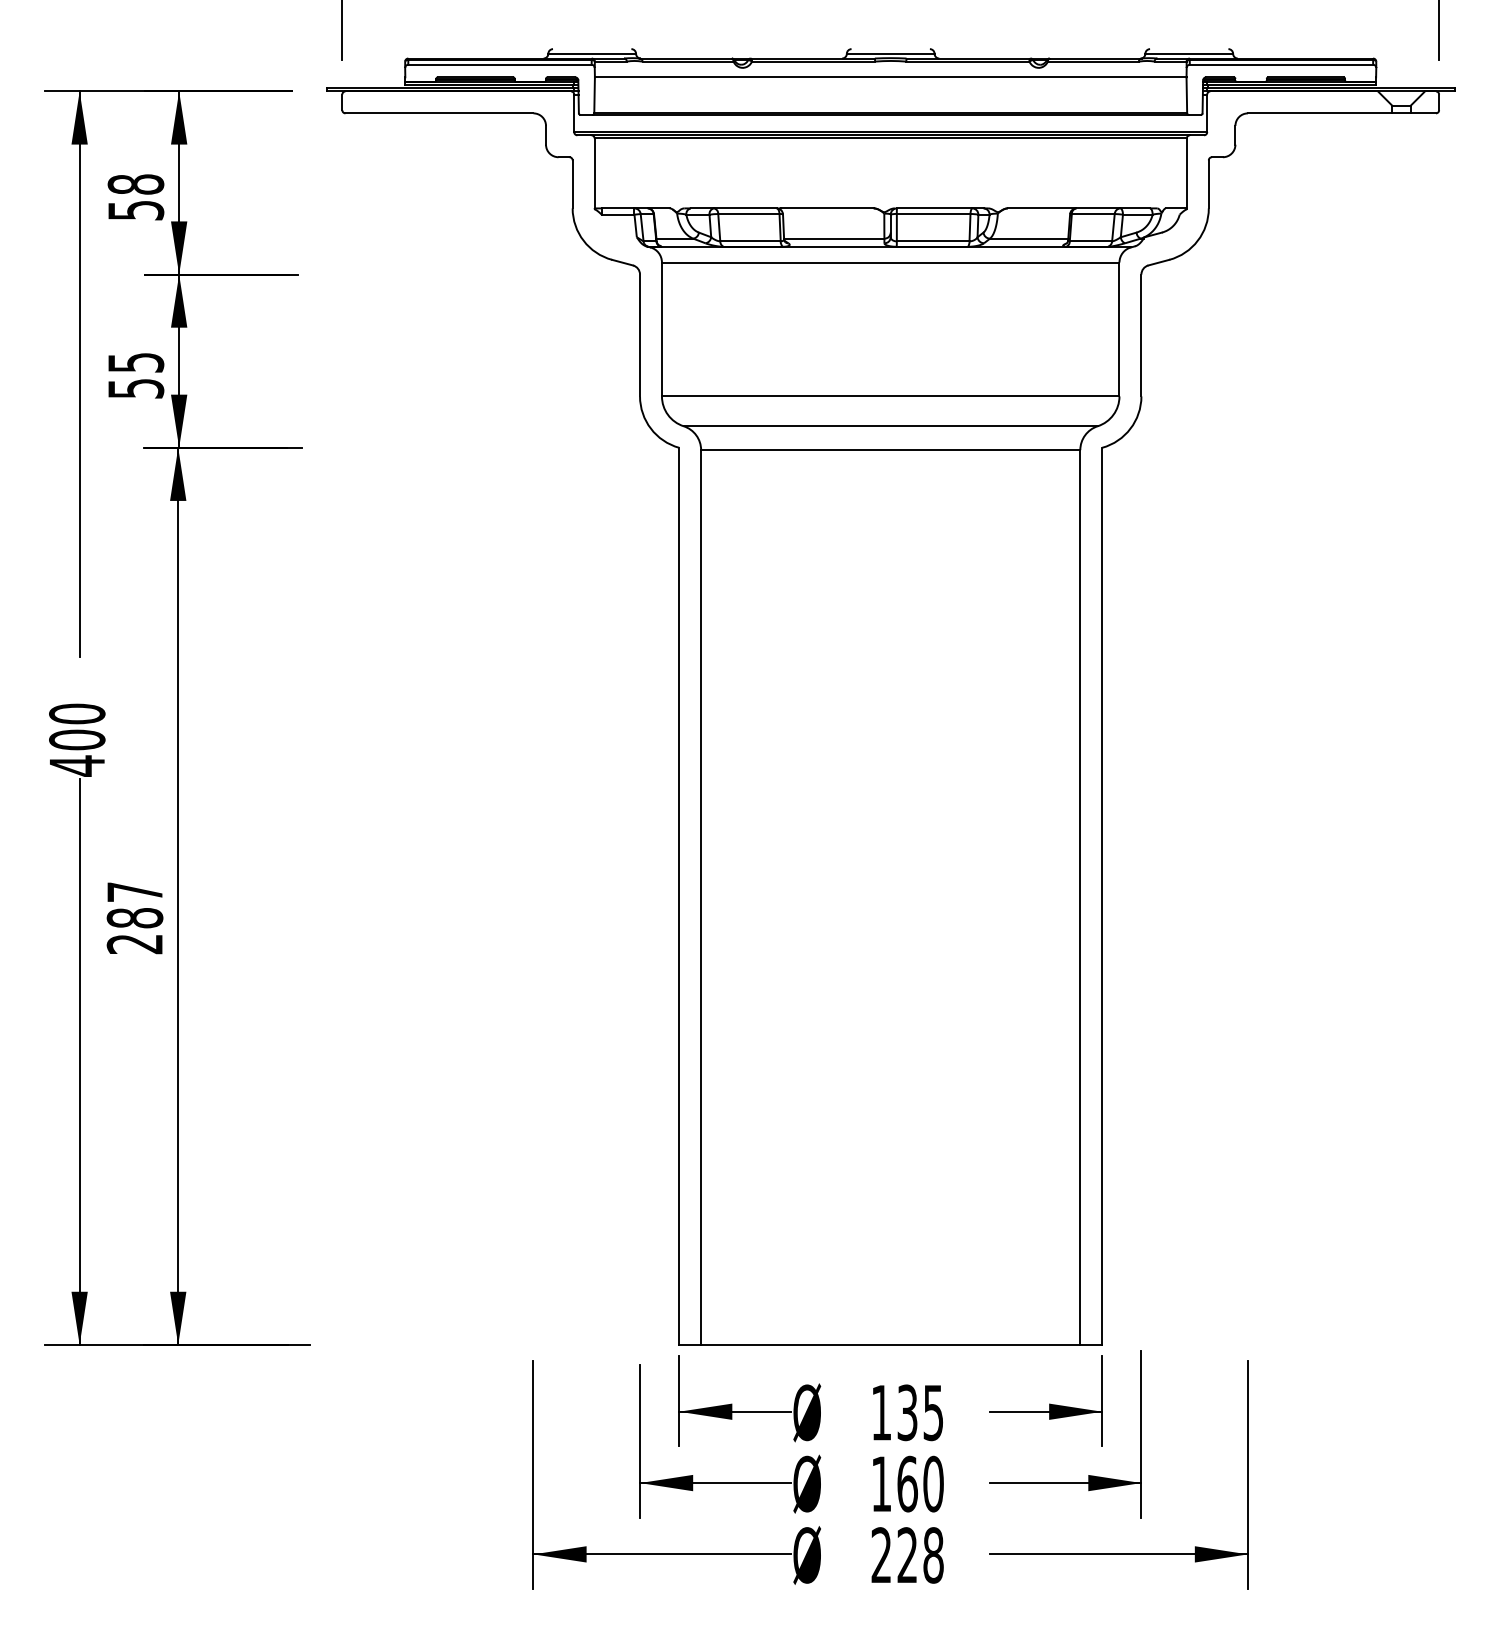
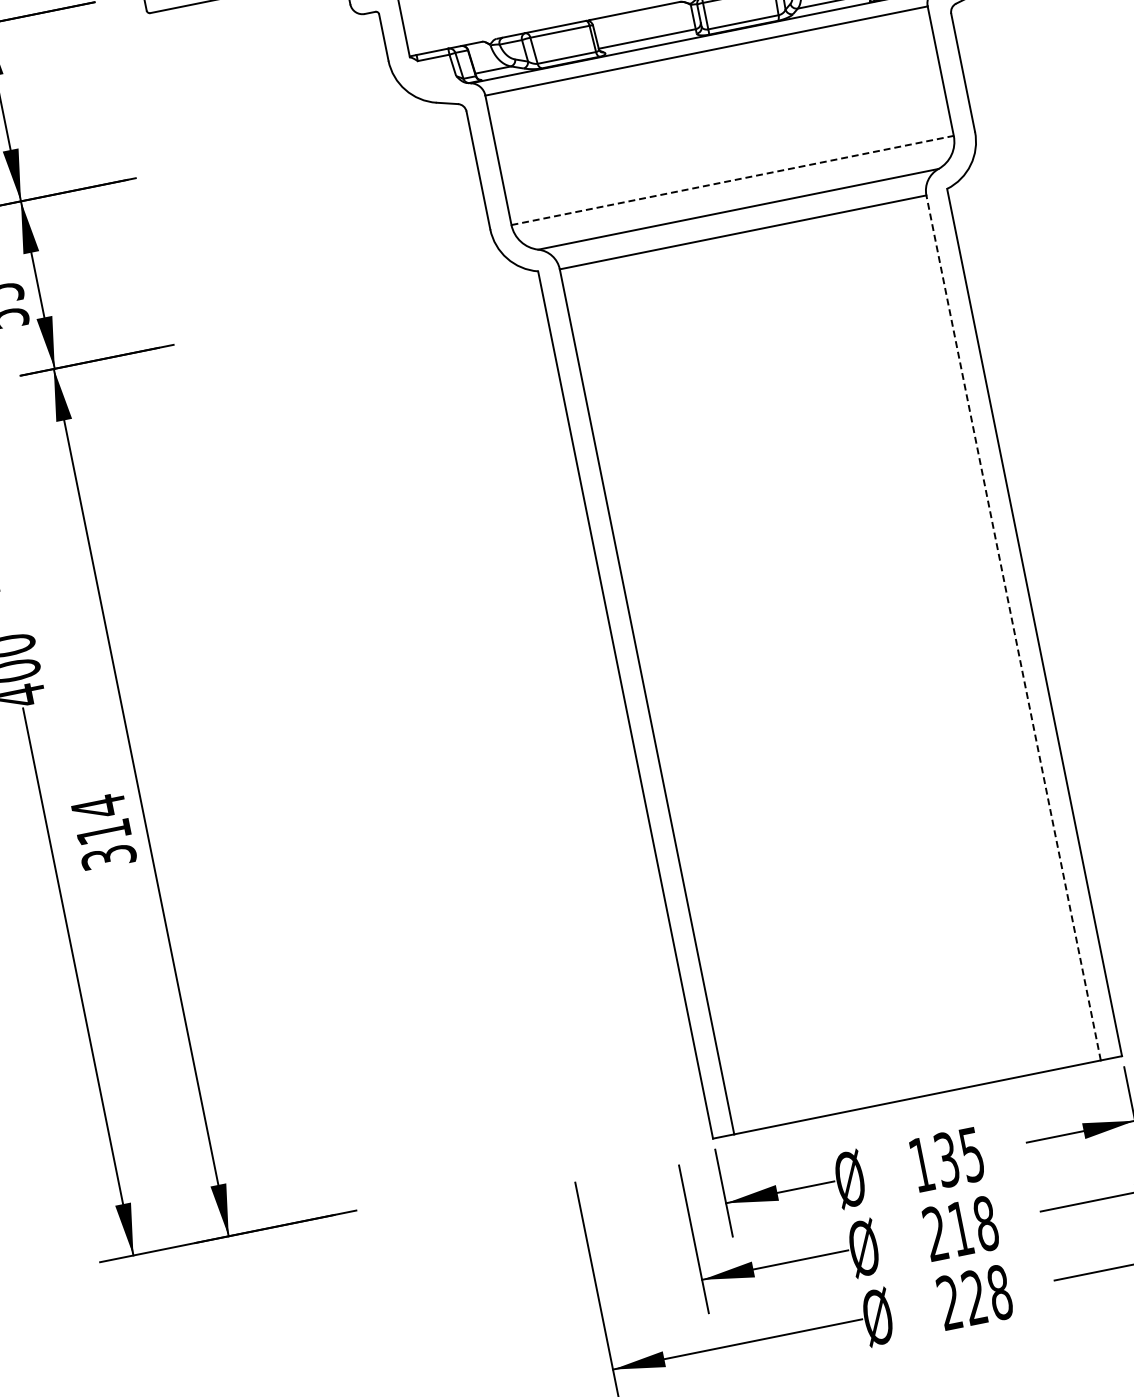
line: (890, 396) -> (732, 180), solid -> dashed
line: (1080, 897) -> (1013, 627), solid -> dashed
text: (134, 917) -> (103, 831), 287 -> 314
text: (907, 1483) -> (960, 1228), 160 -> 218

